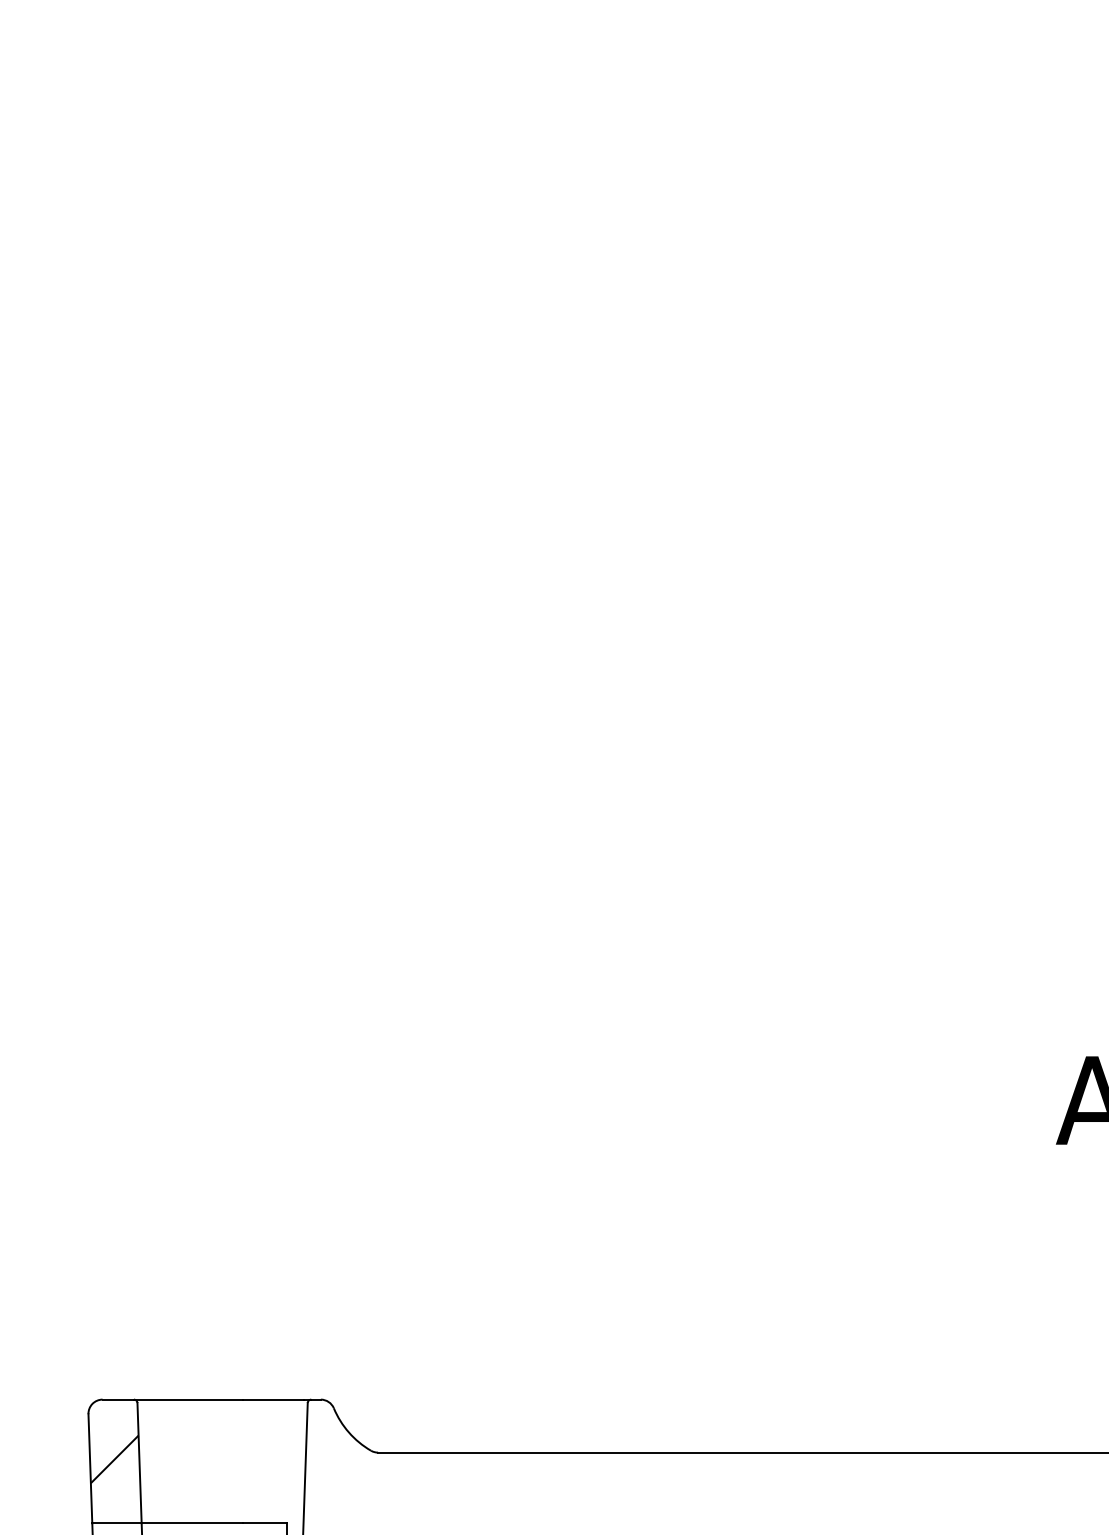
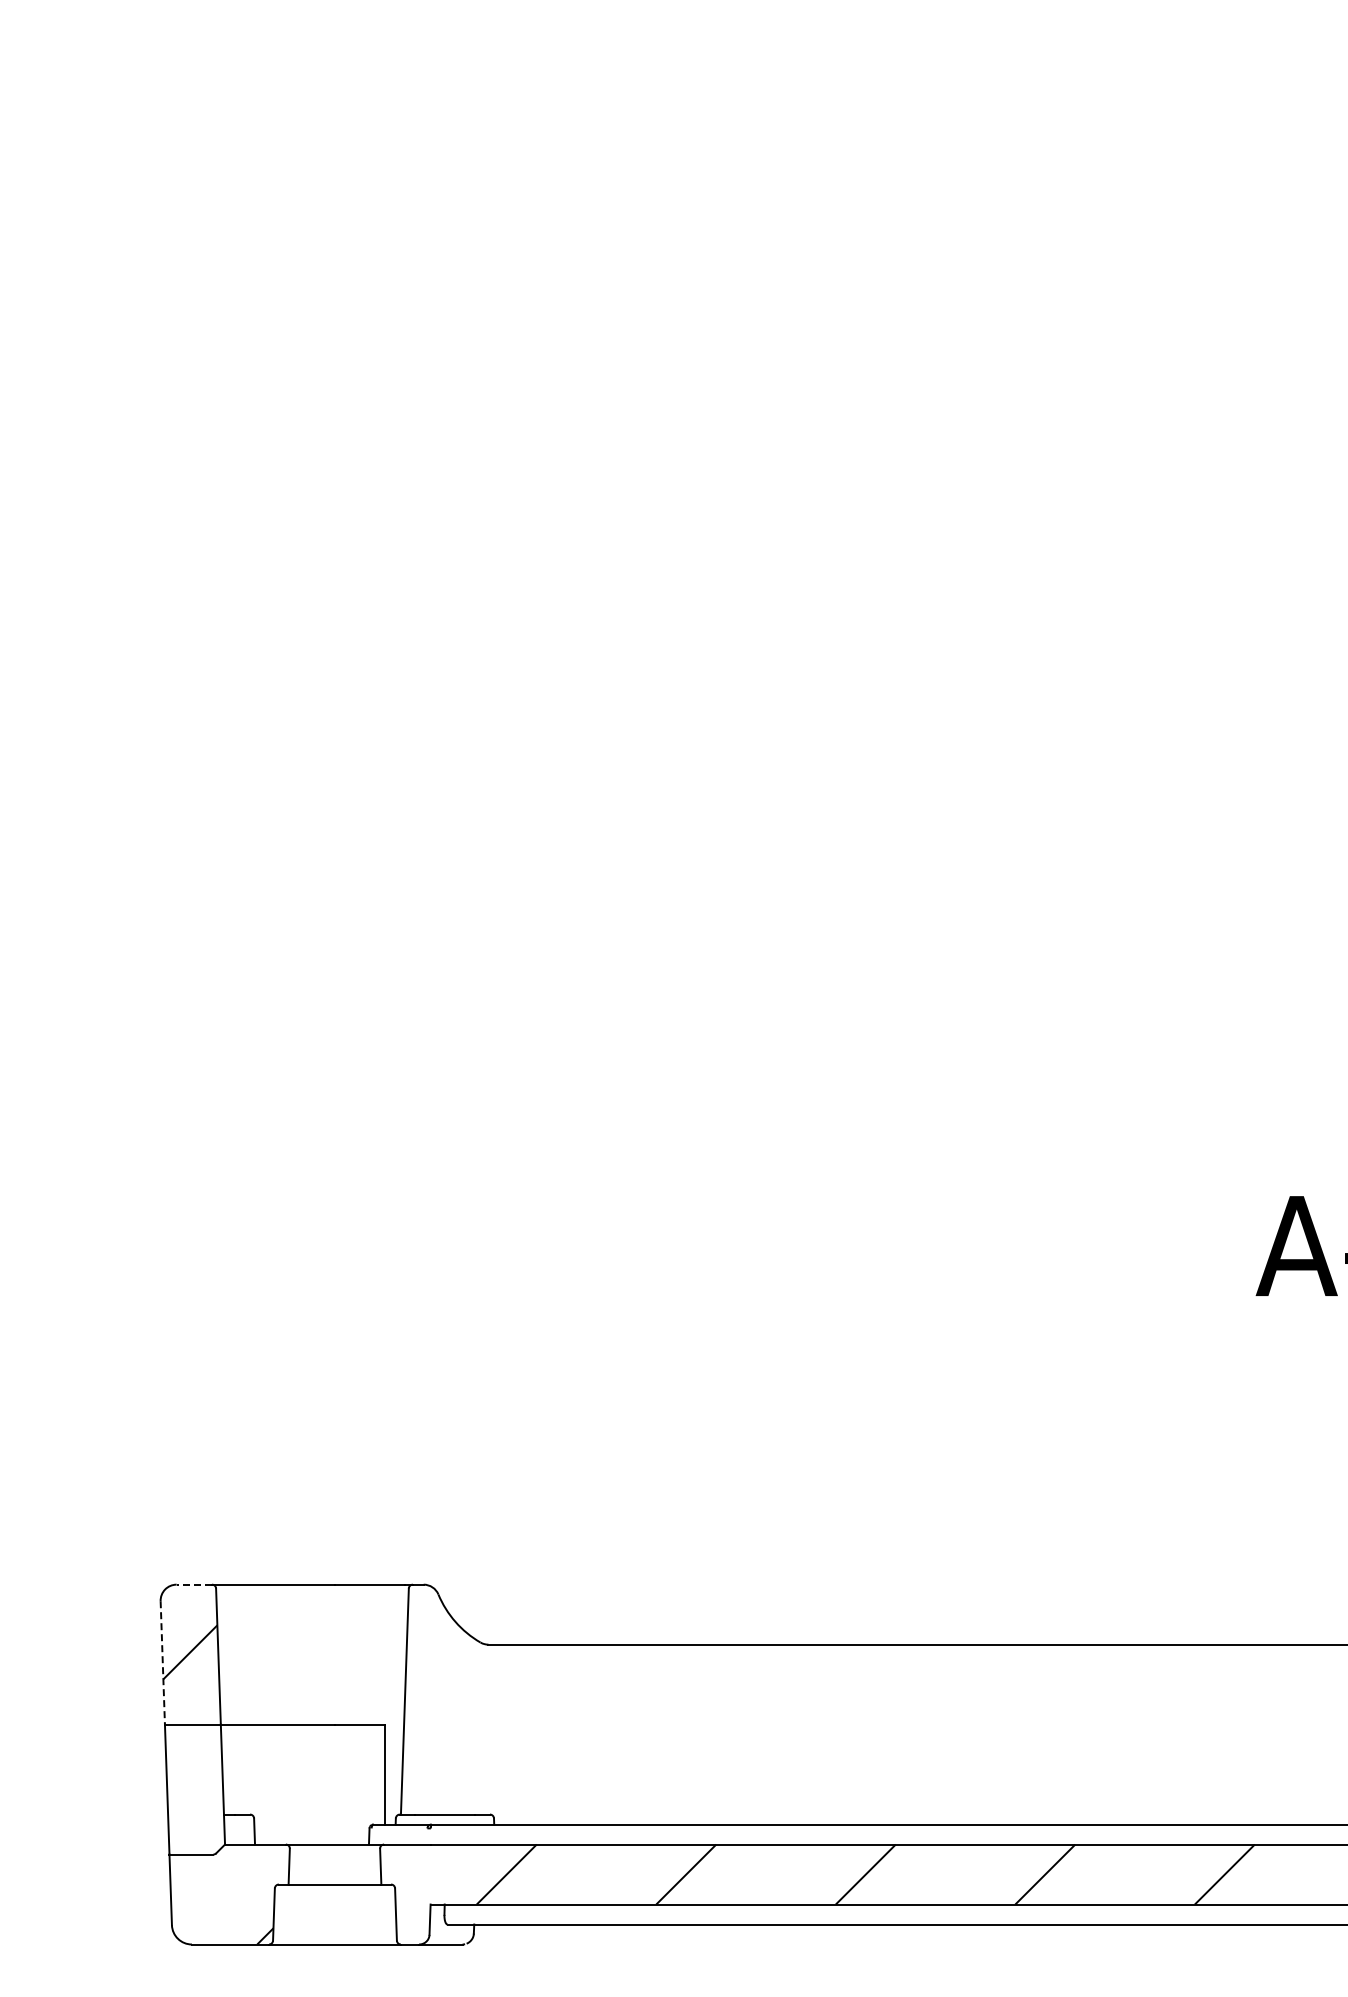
line: (118, 1399) -> (194, 1584), solid -> dashed
line: (90, 1468) -> (162, 1662), solid -> dashed

